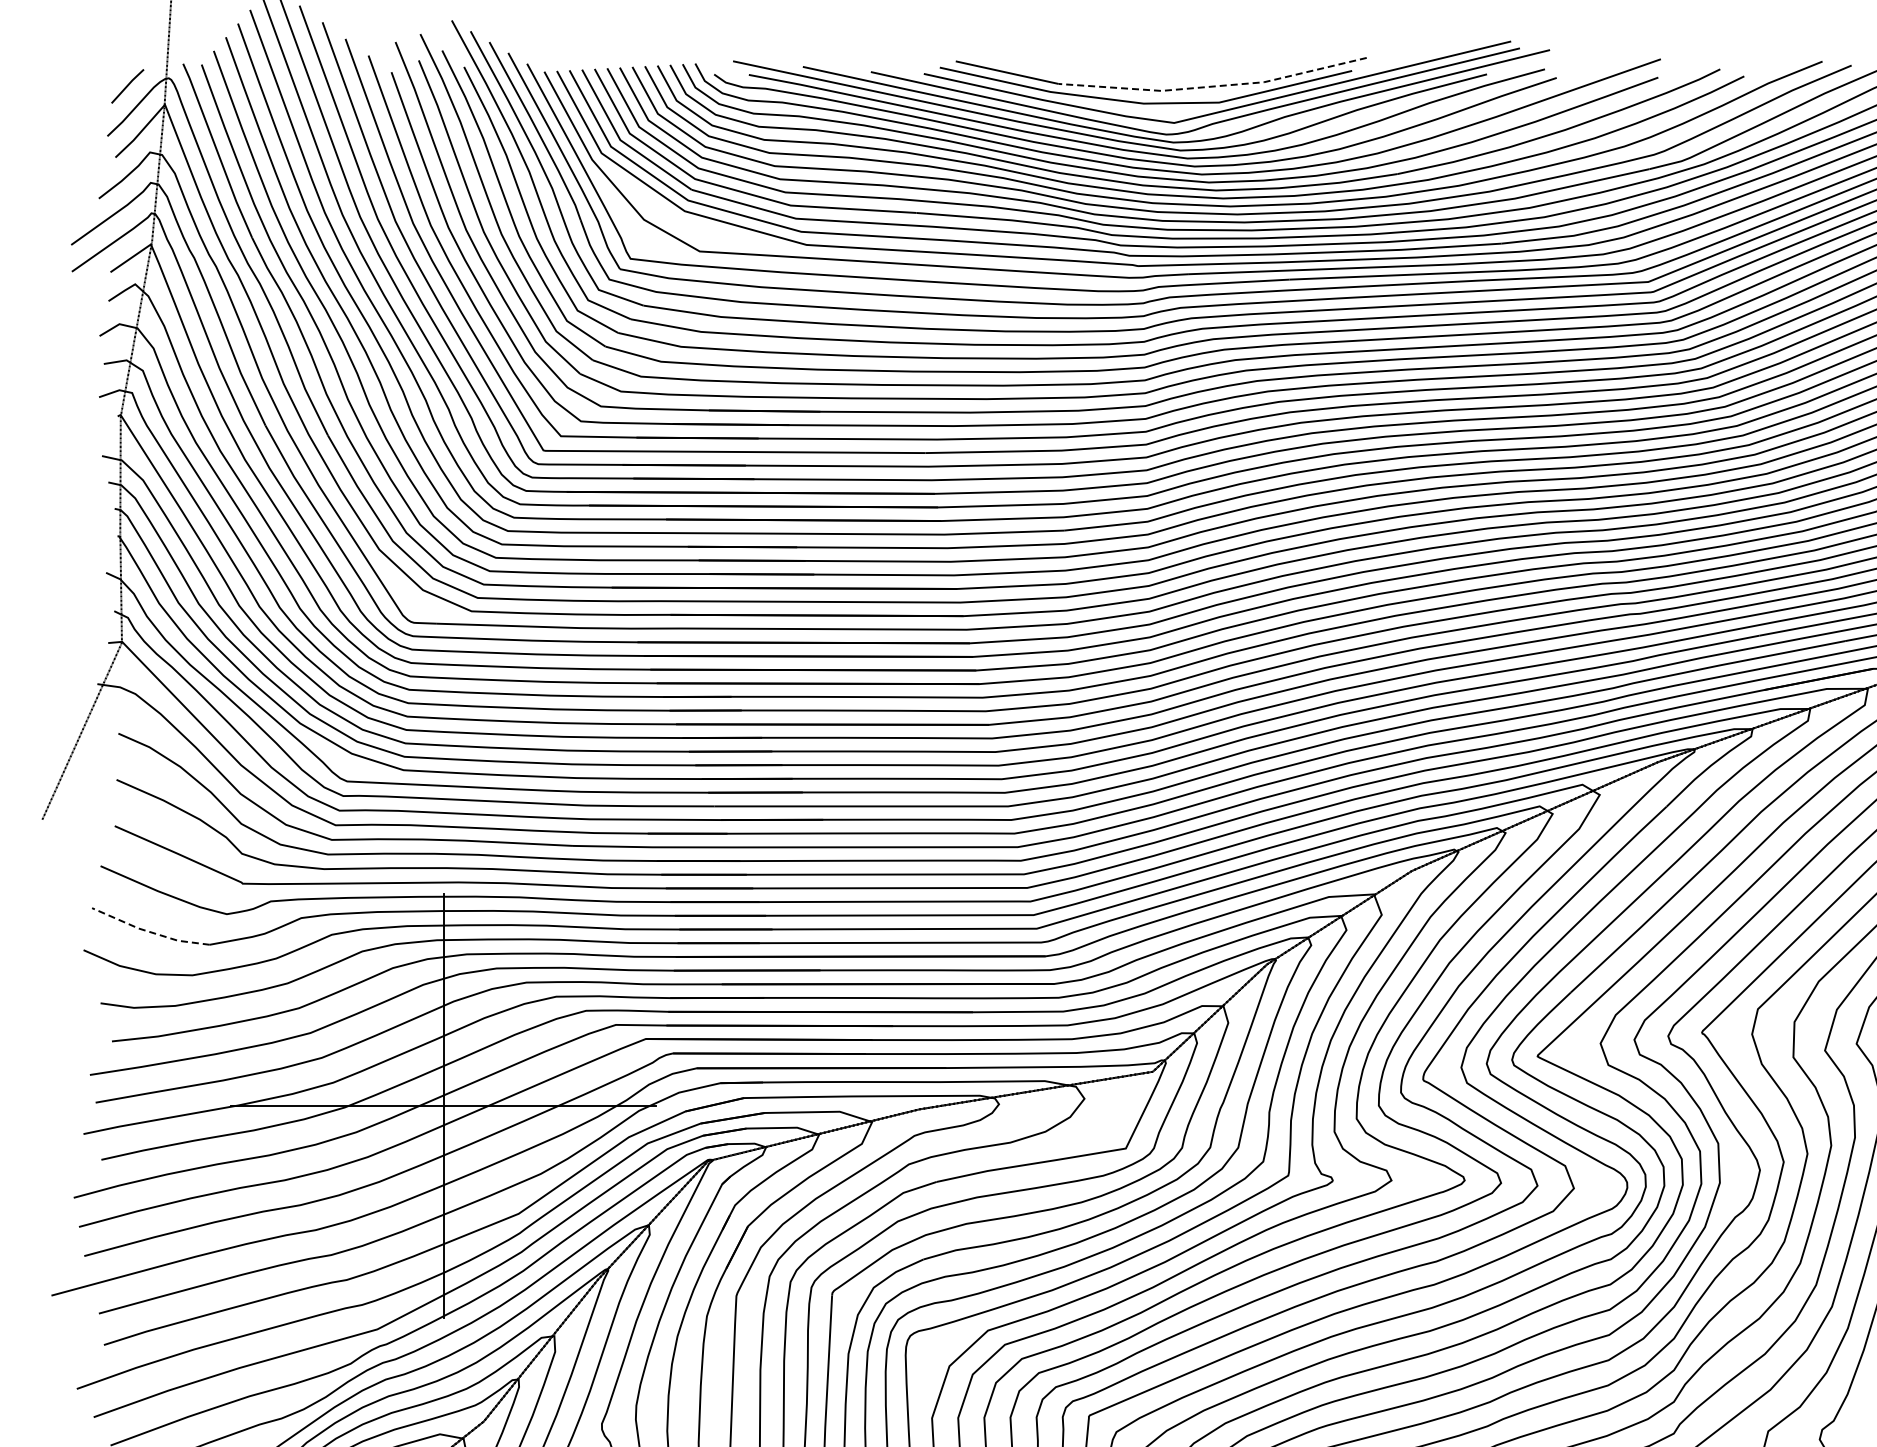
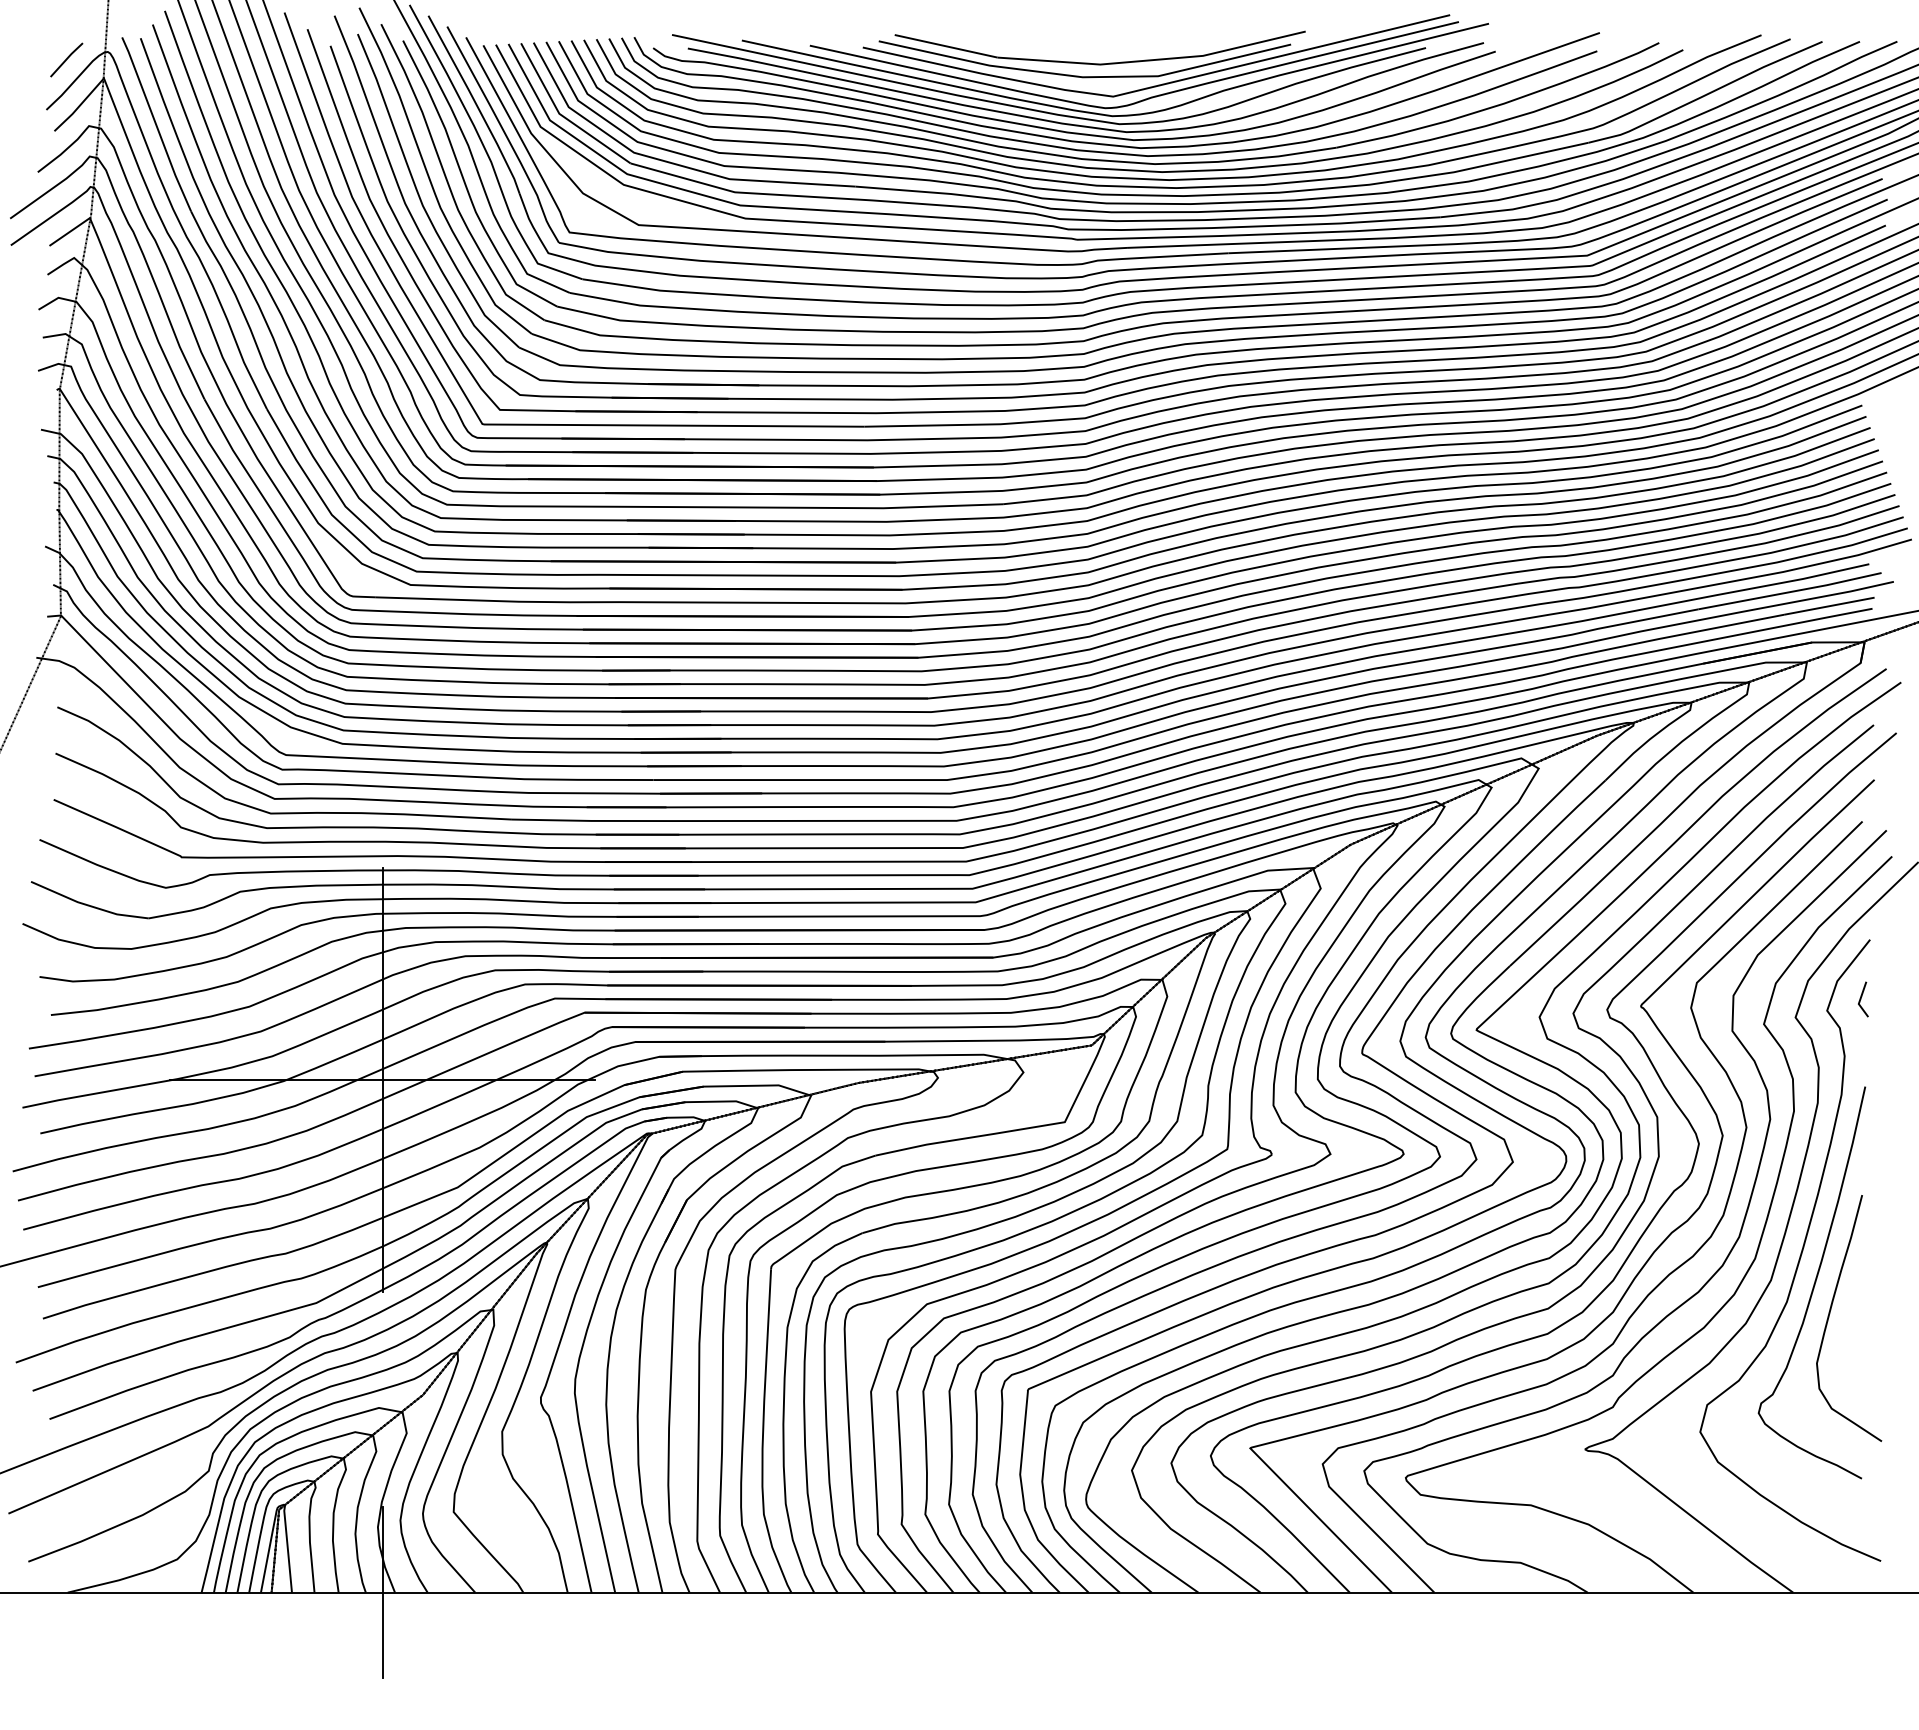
line: (1213, 86) -> (1152, 60), dashed -> solid
line: (149, 931) -> (88, 905), dashed -> solid

